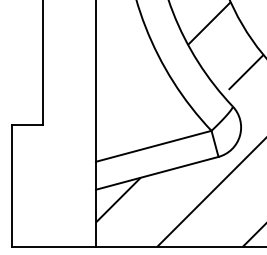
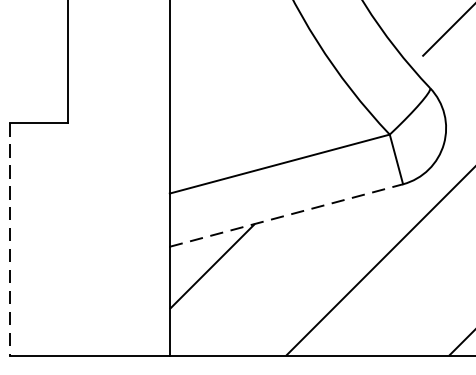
line: (157, 173) -> (286, 215), solid -> dashed
line: (12, 185) -> (10, 238), solid -> dashed

